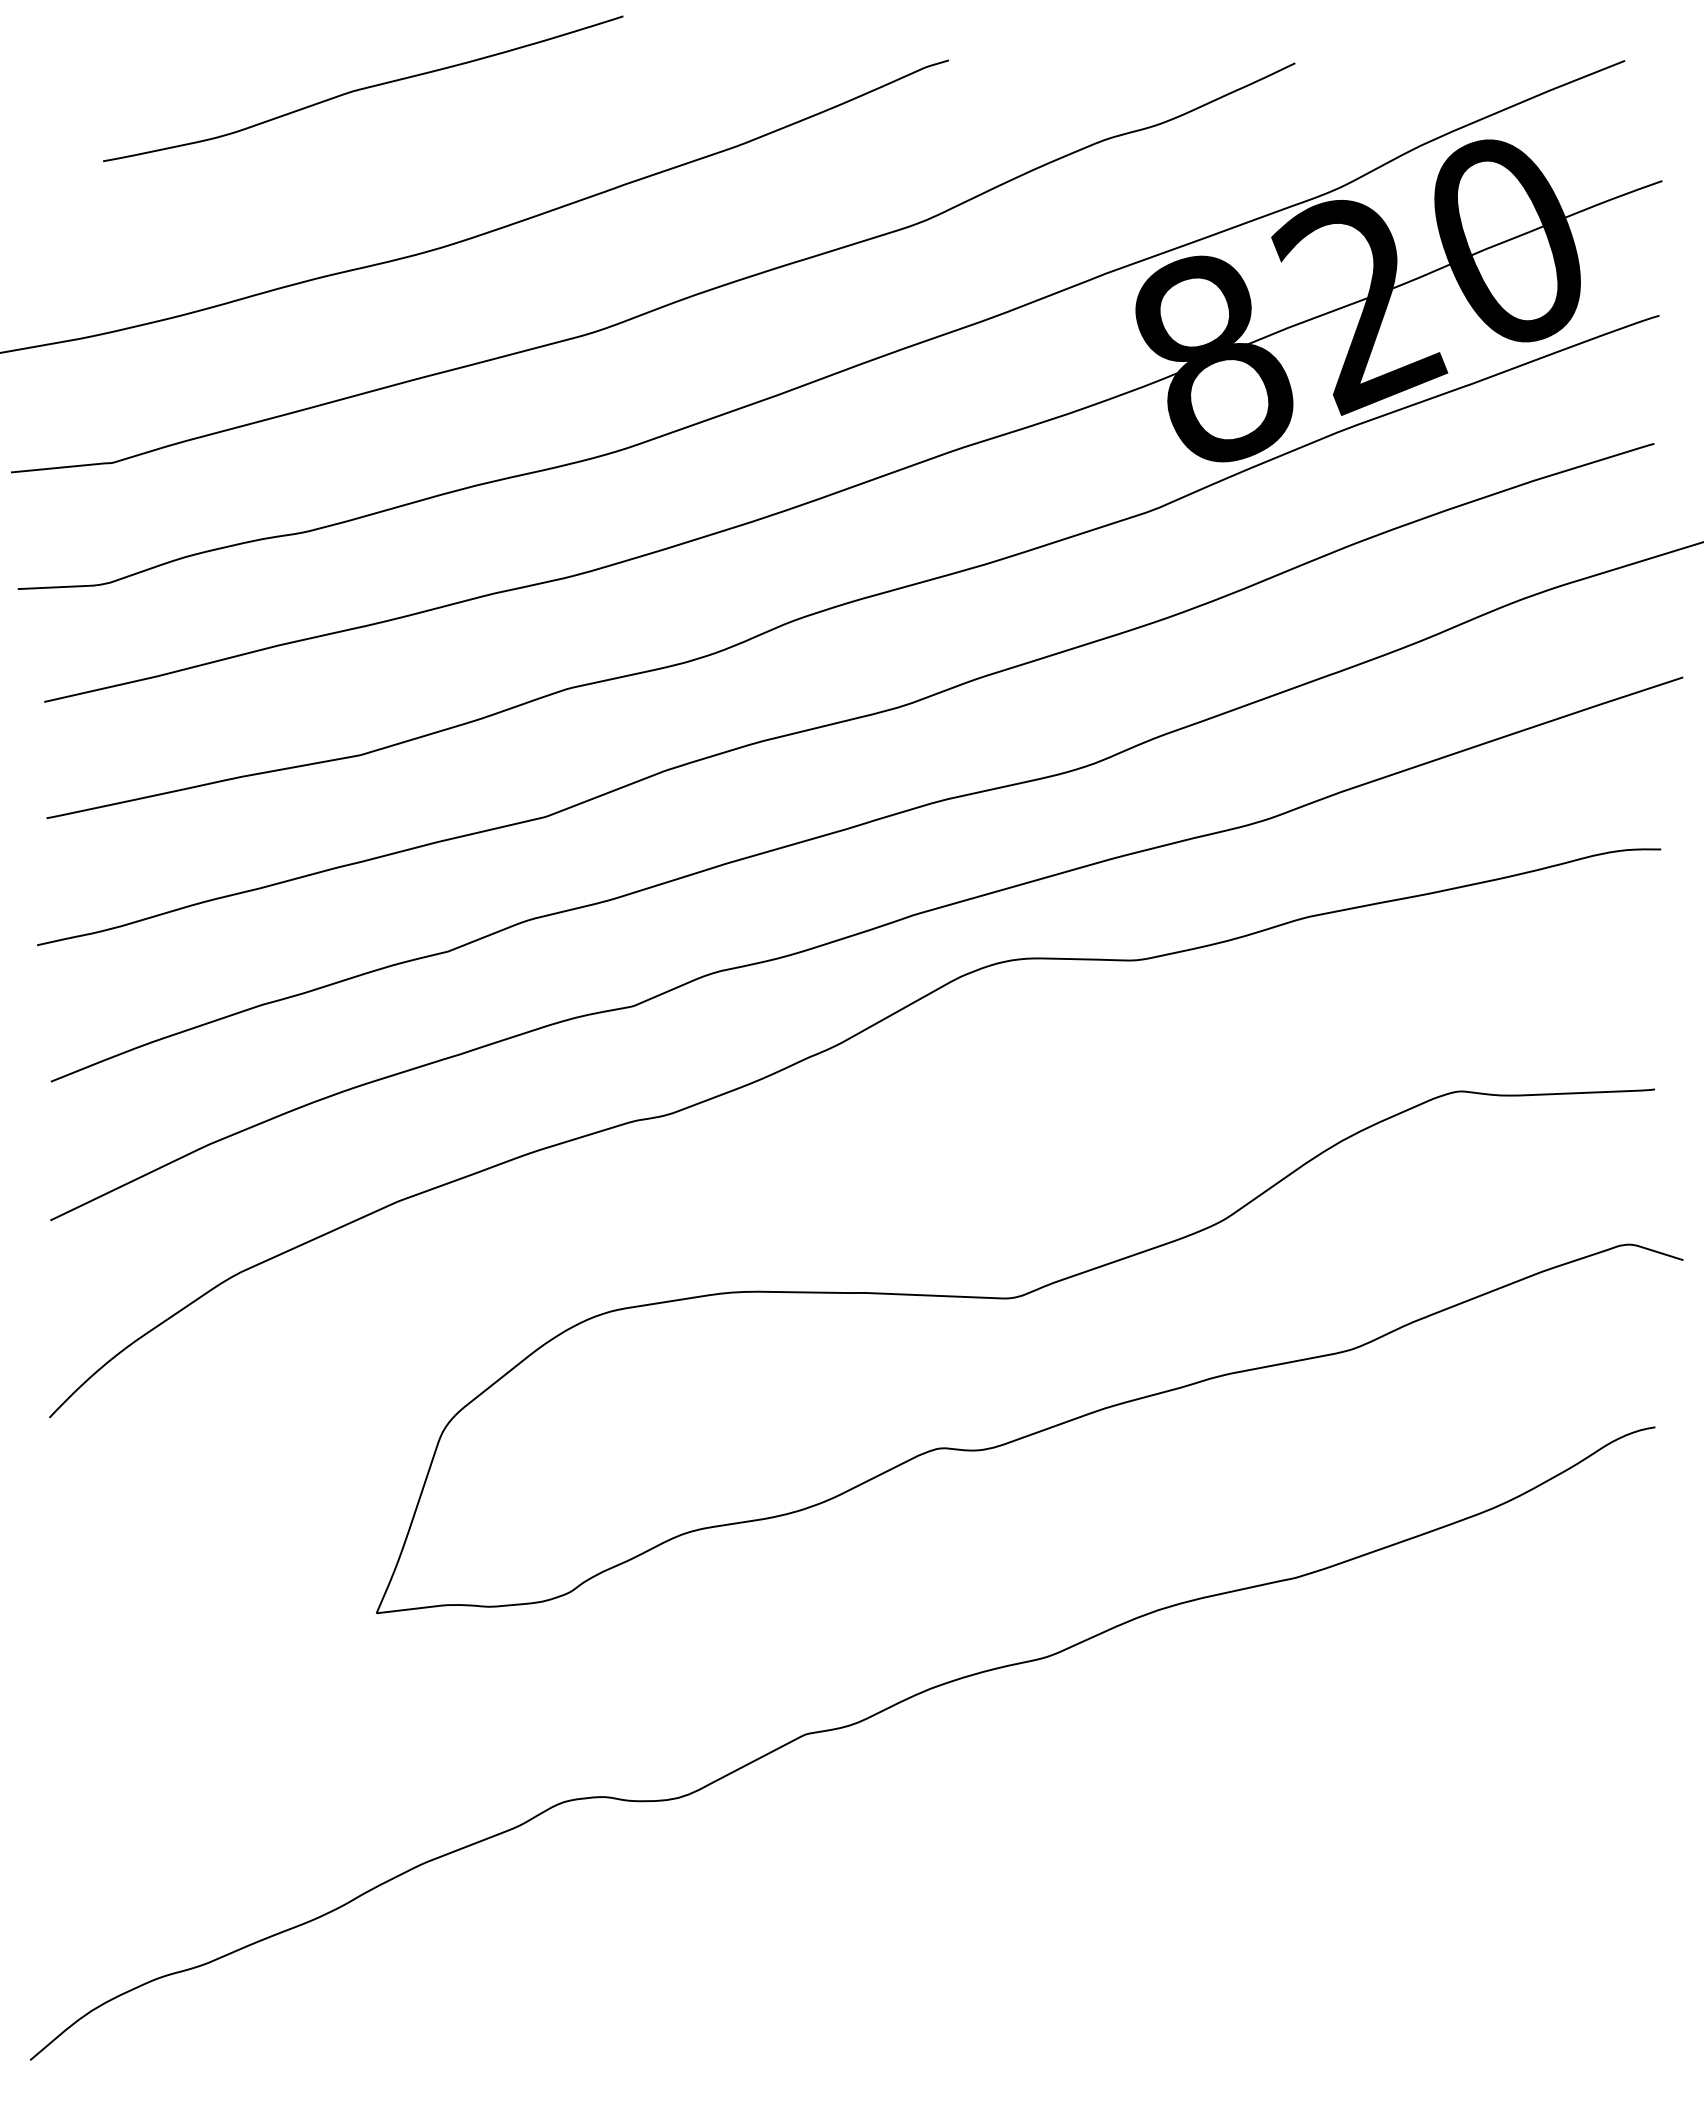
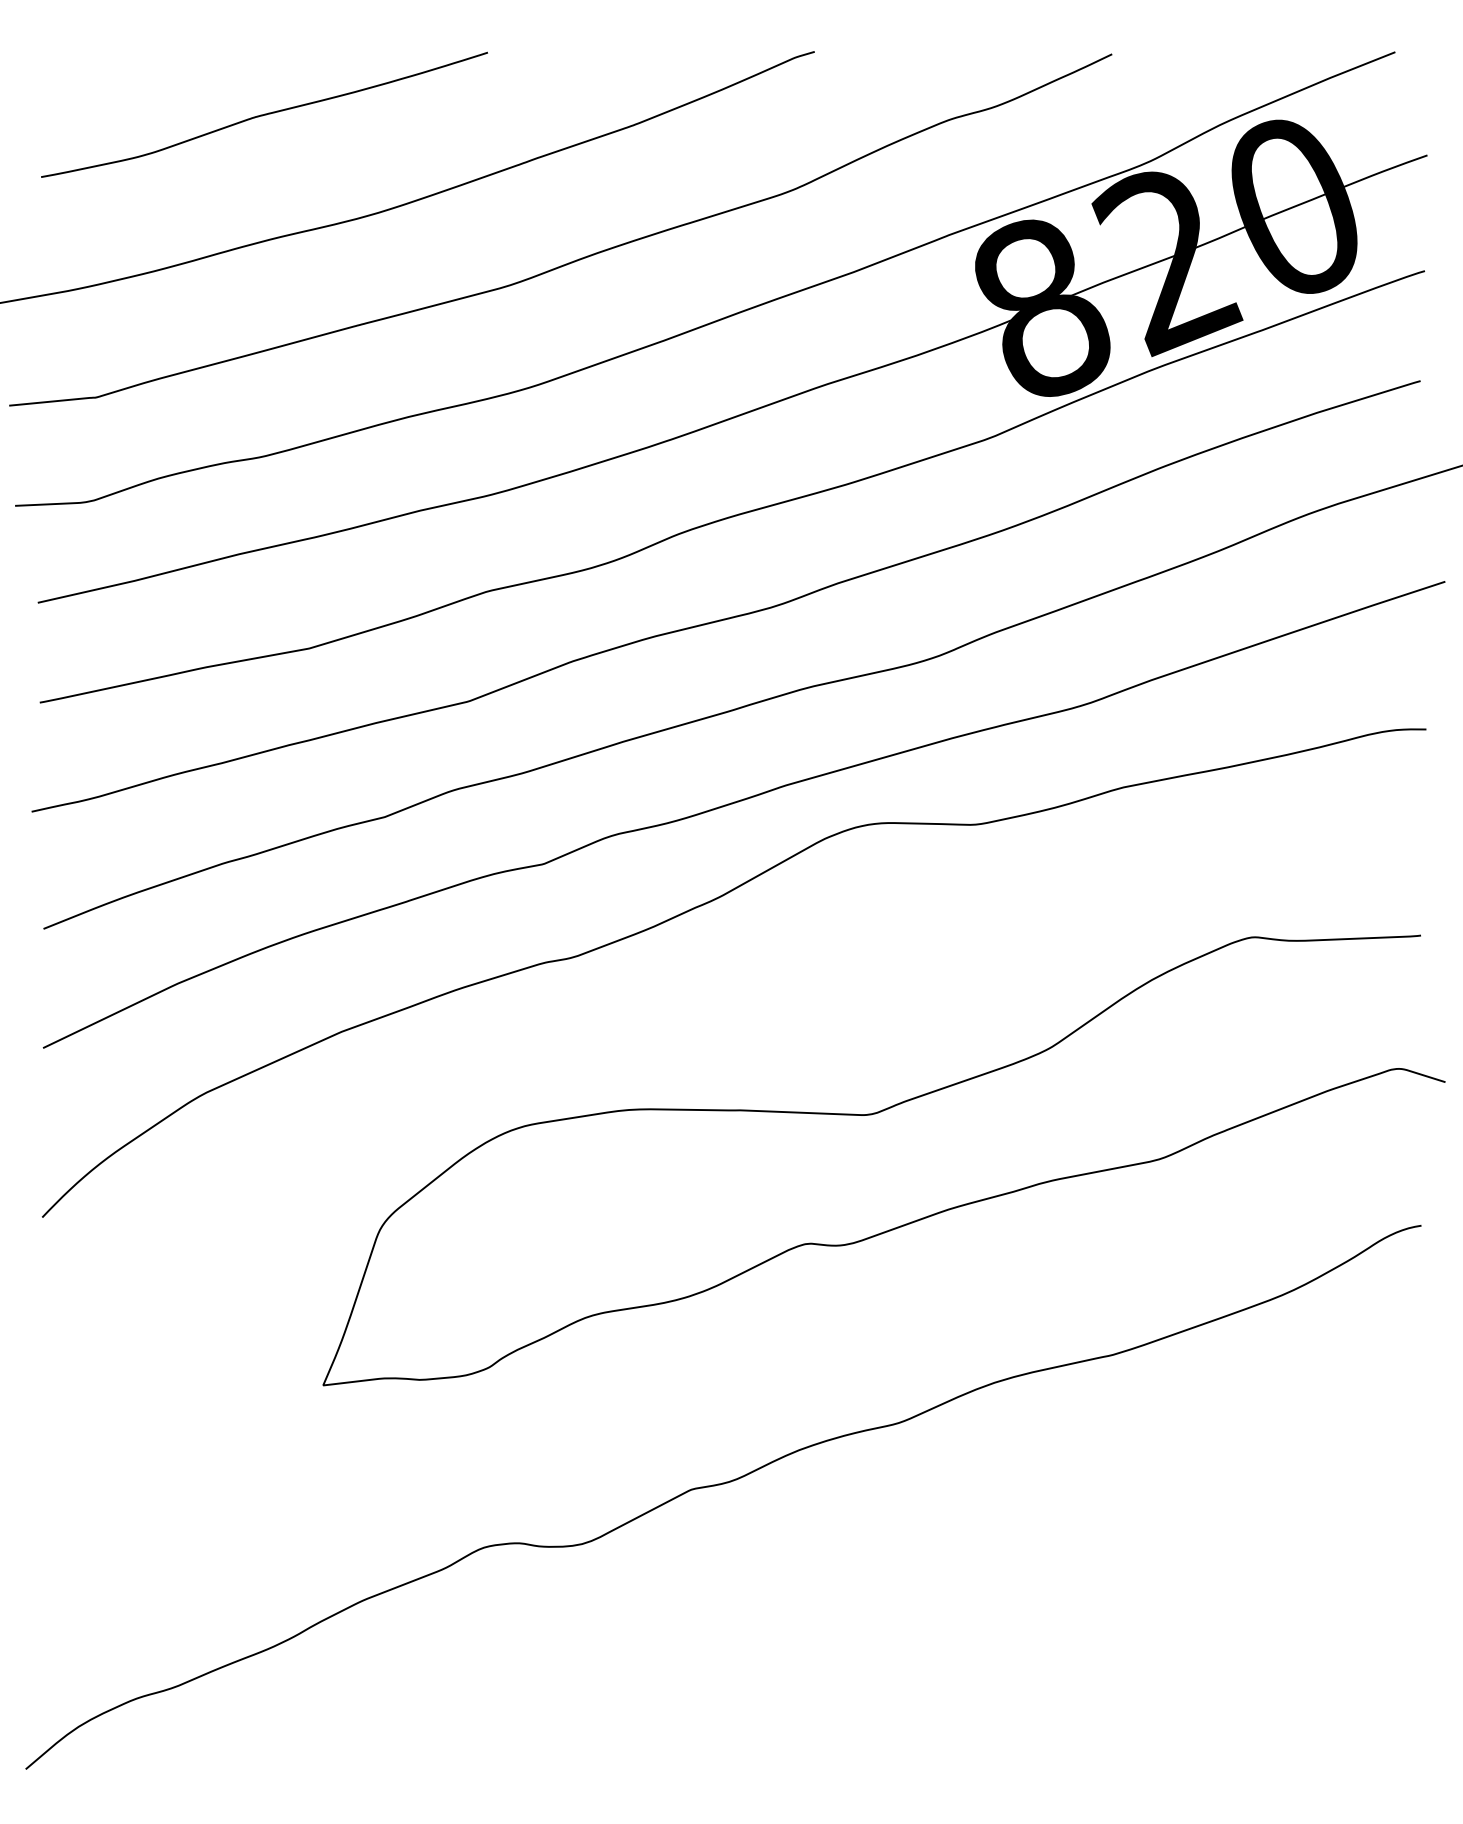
curve: (363, 88) -> (264, 114), moved

